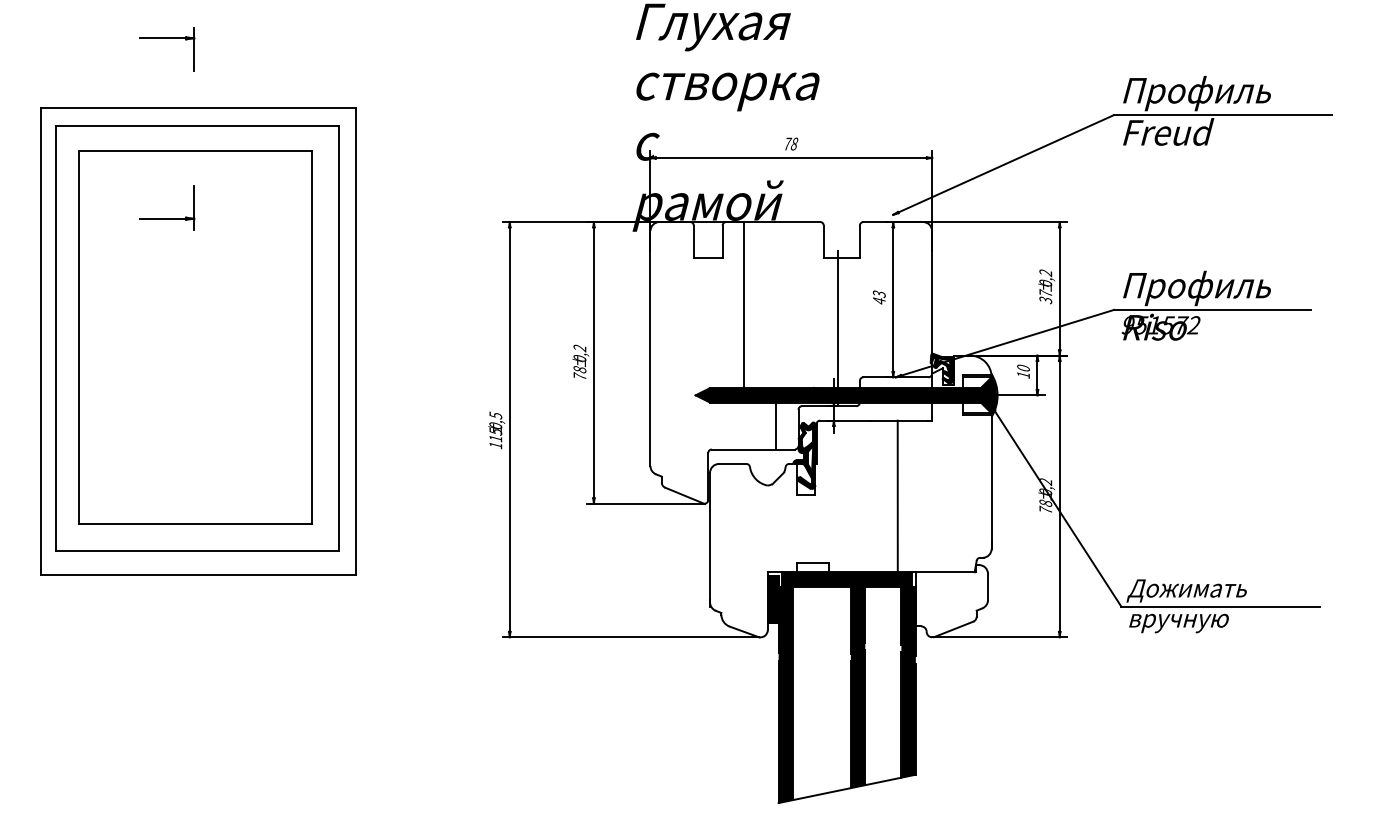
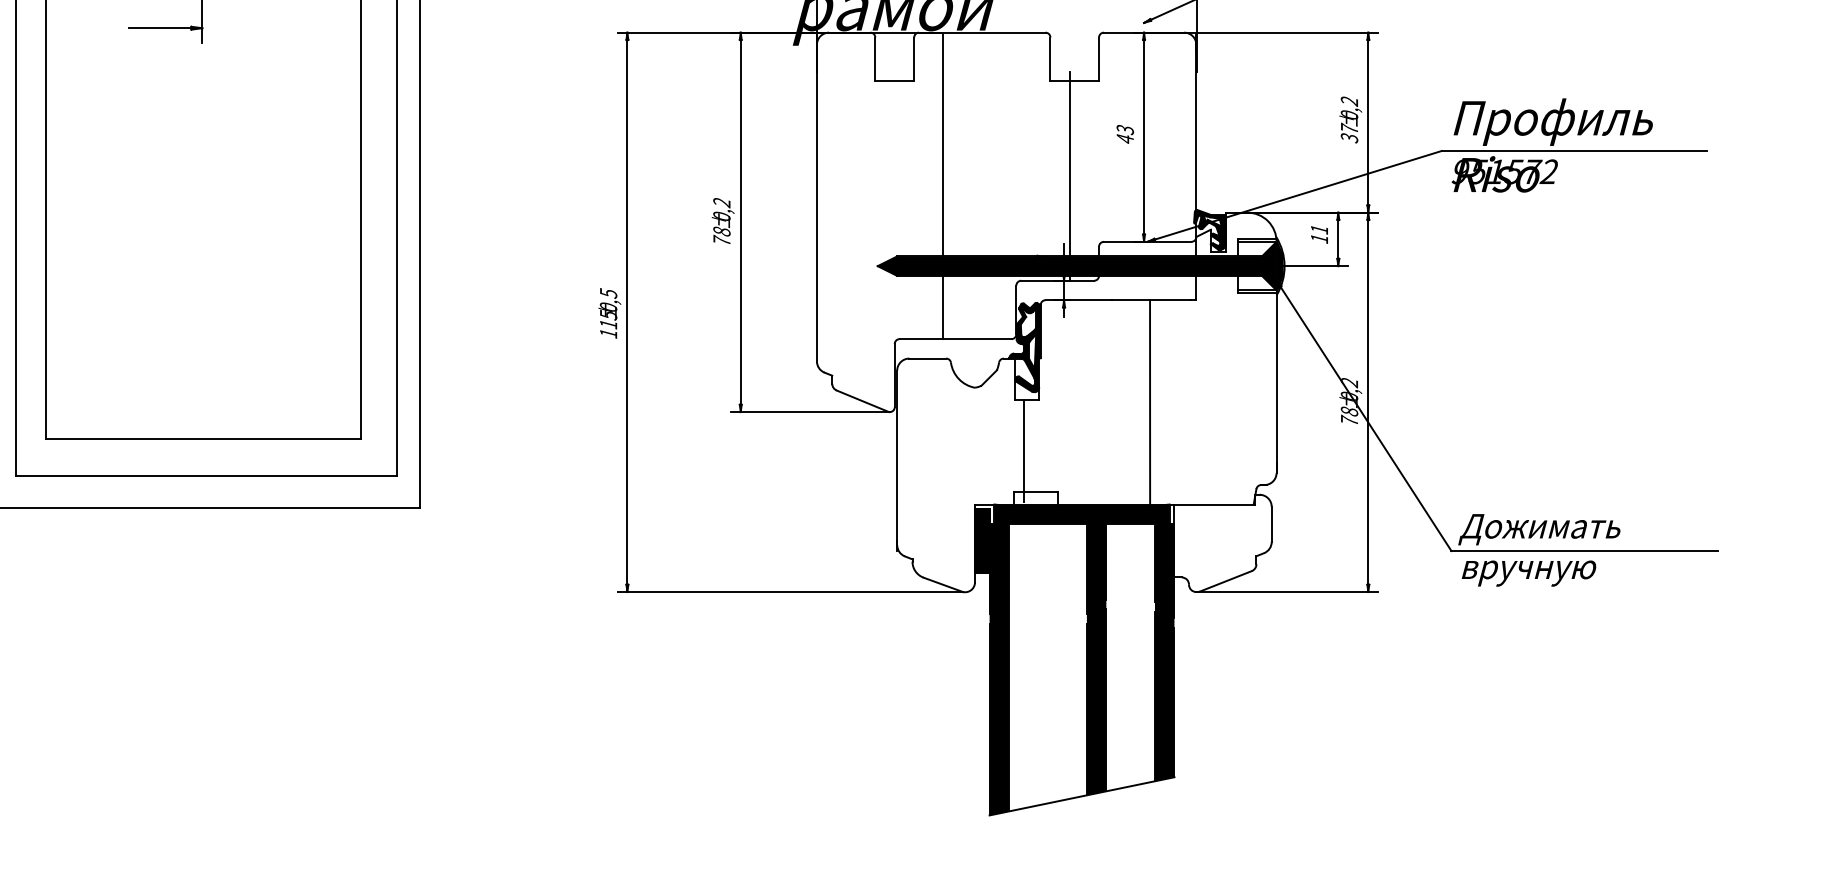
text: (1023, 367) -> (1319, 228), 10 -> 11
line: (776, 425) -> (943, 306), moved
line: (803, 532) -> (1023, 450), added

